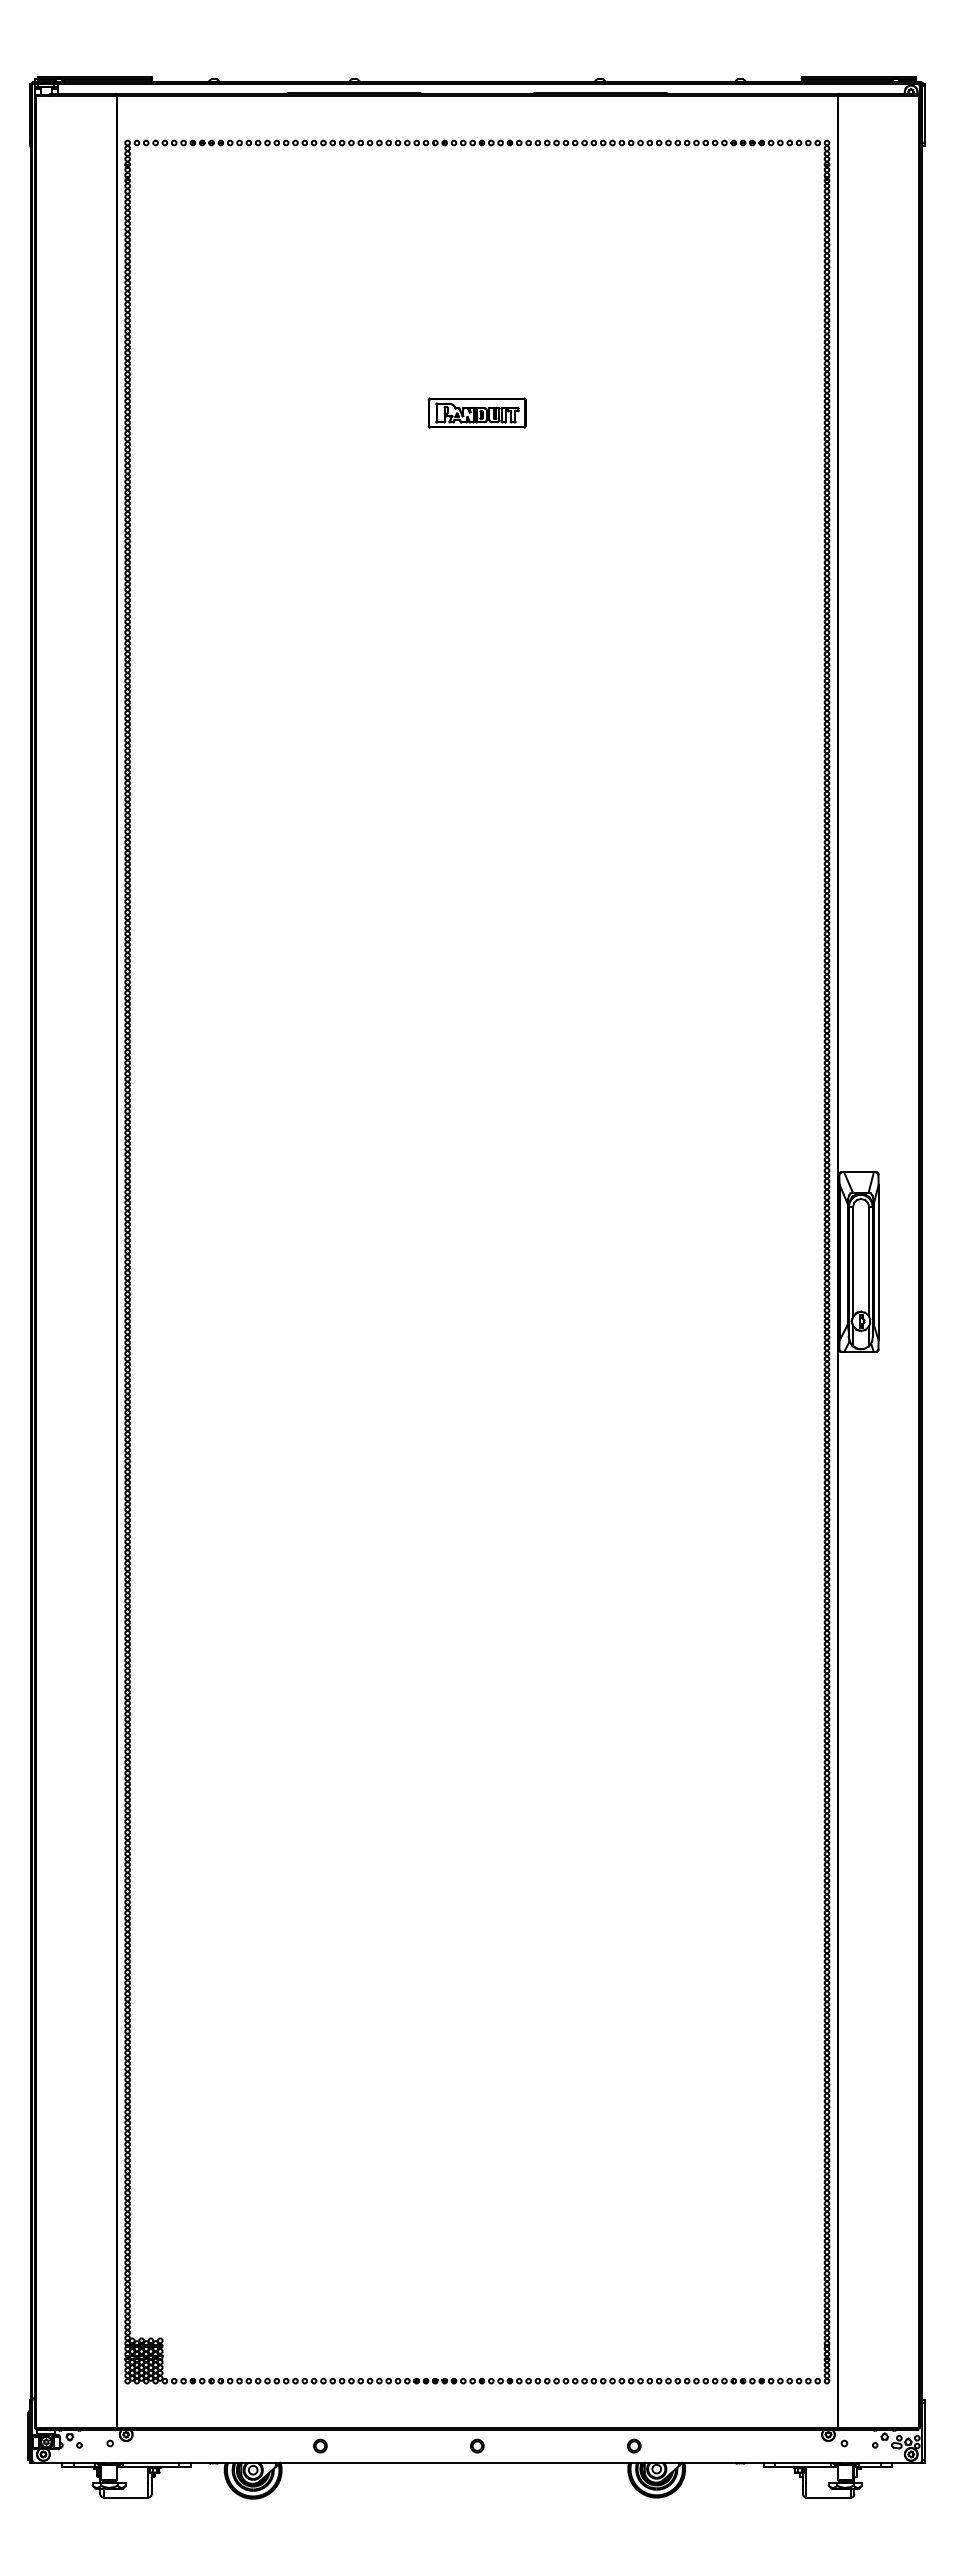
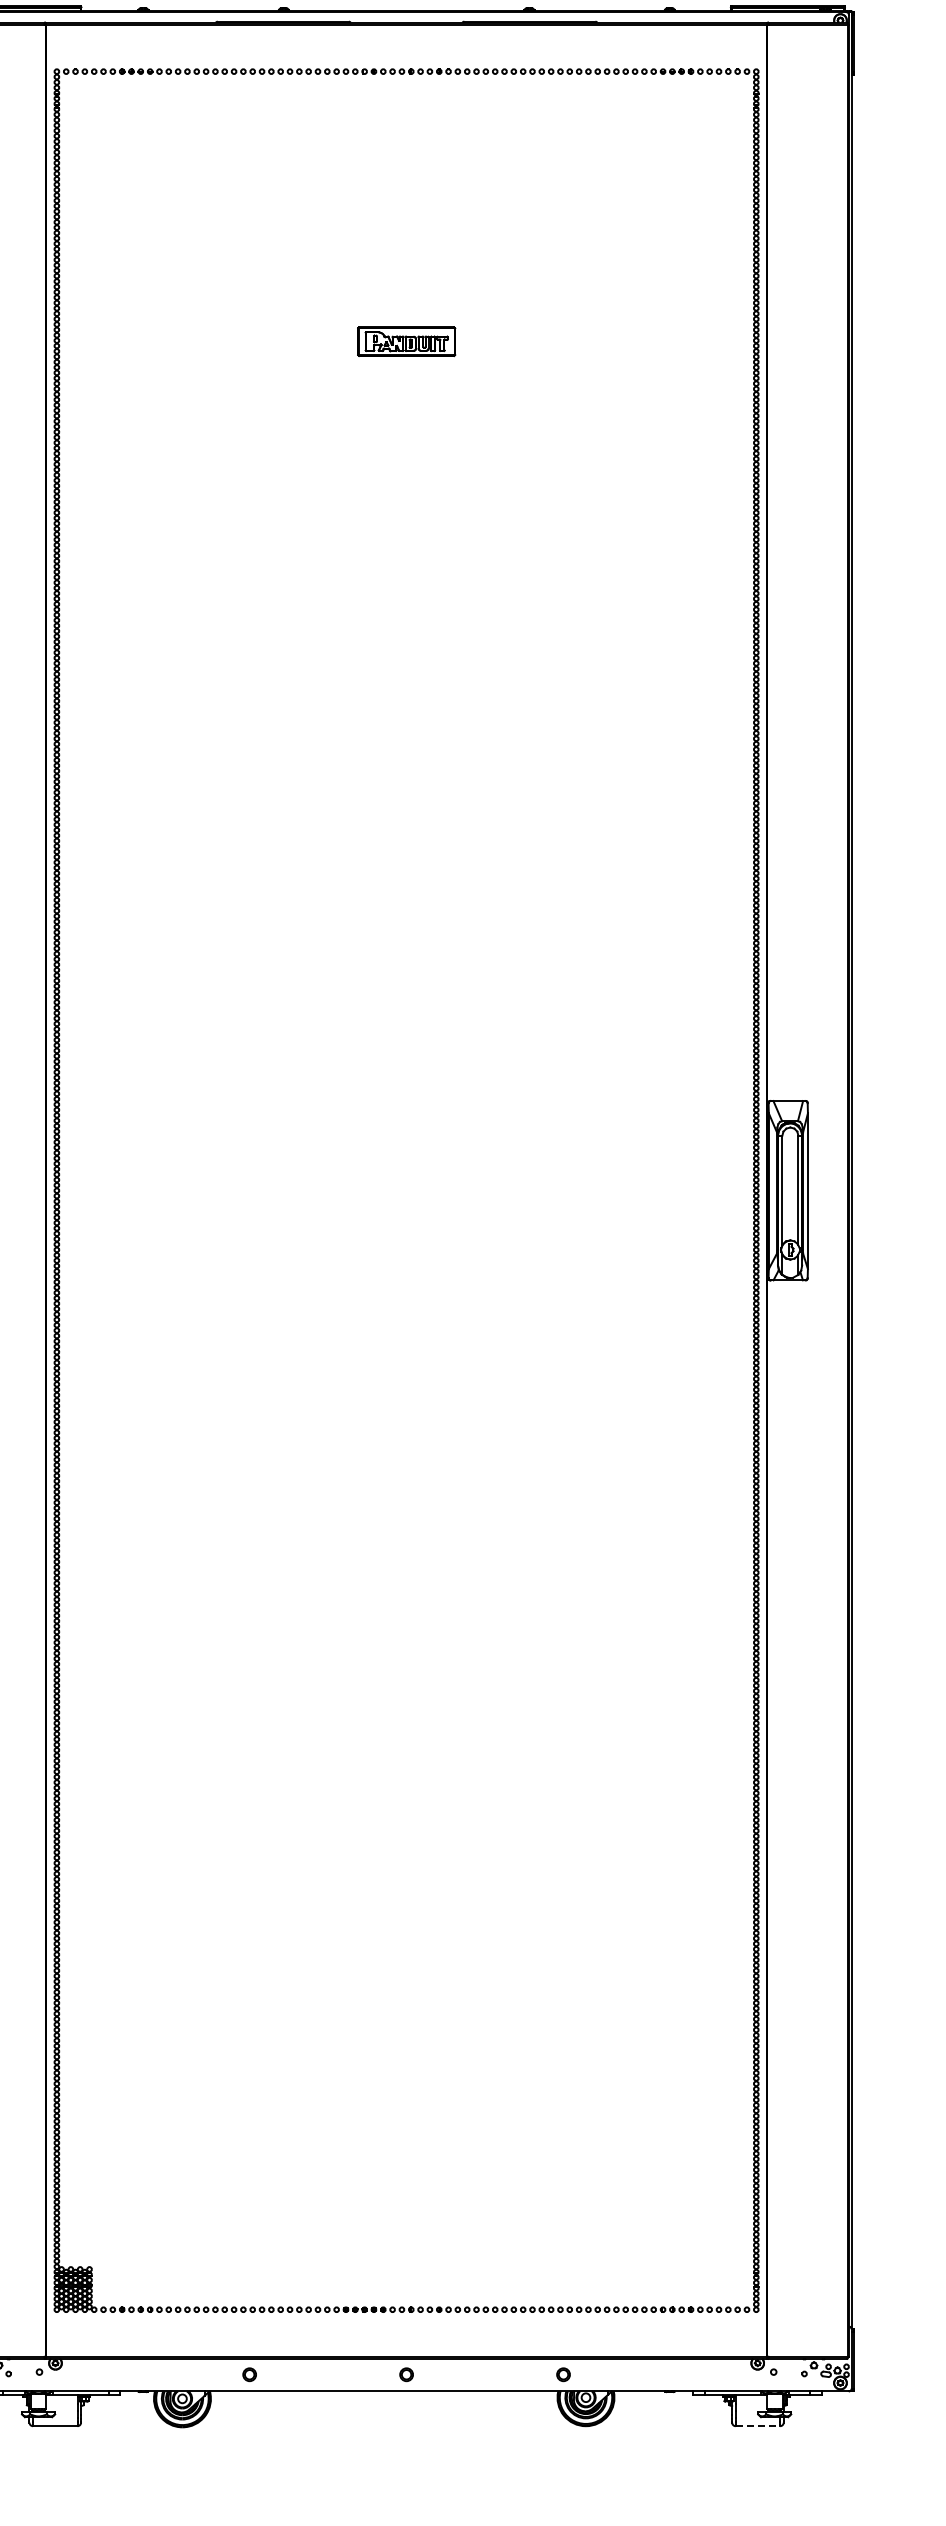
line: (829, 2497) -> (758, 2426), solid -> dashed

